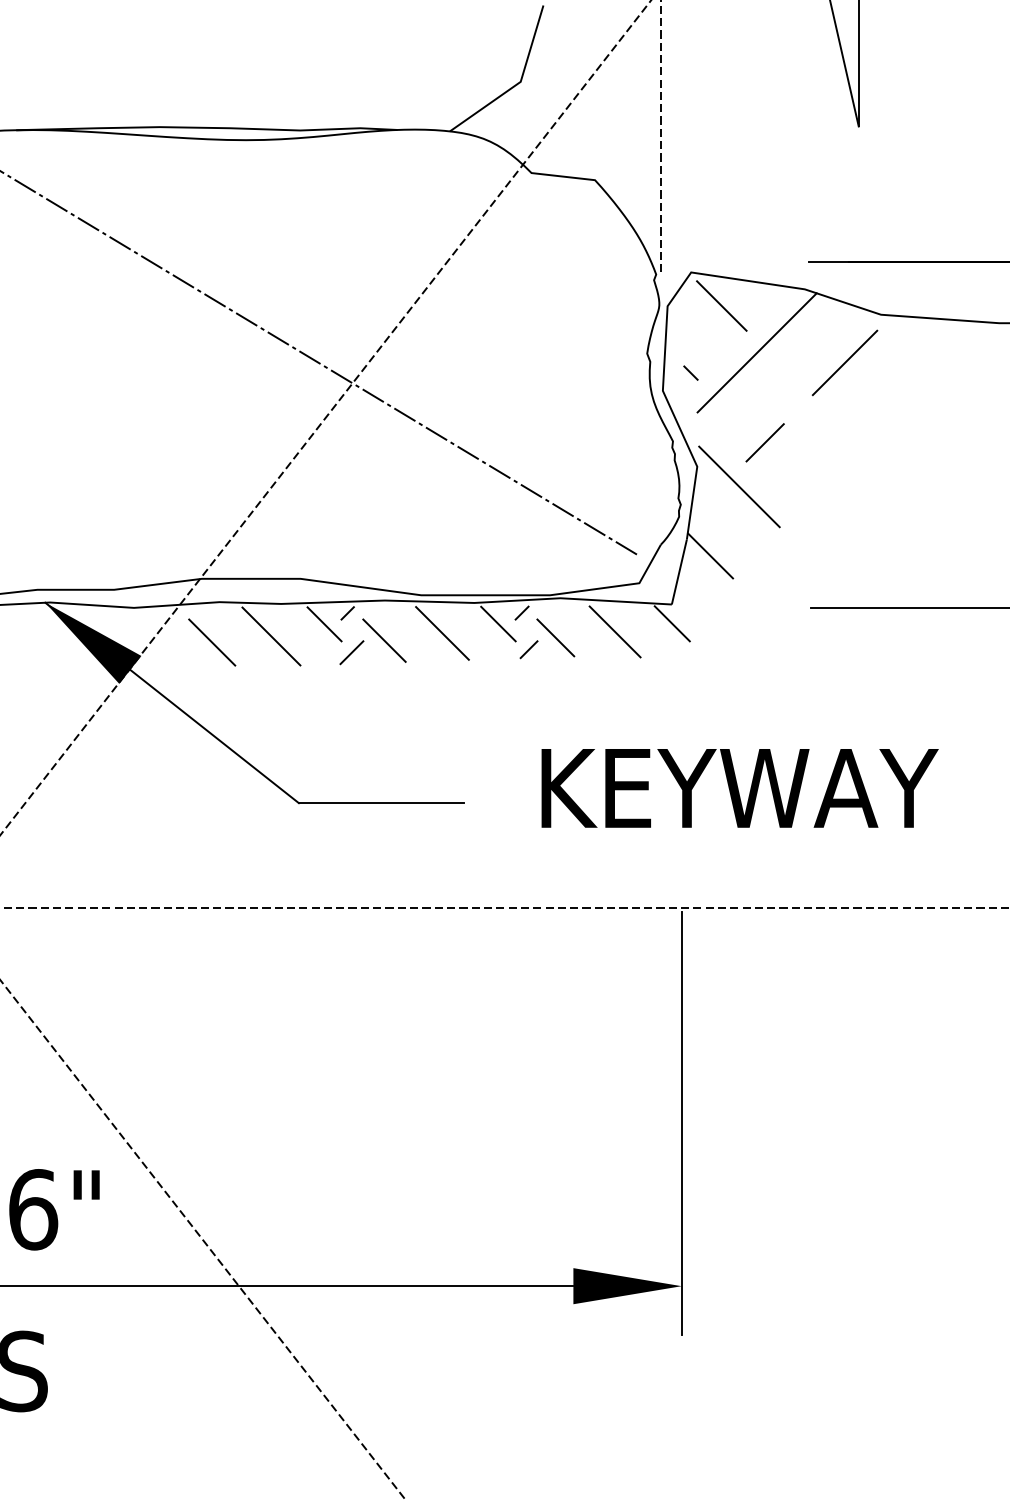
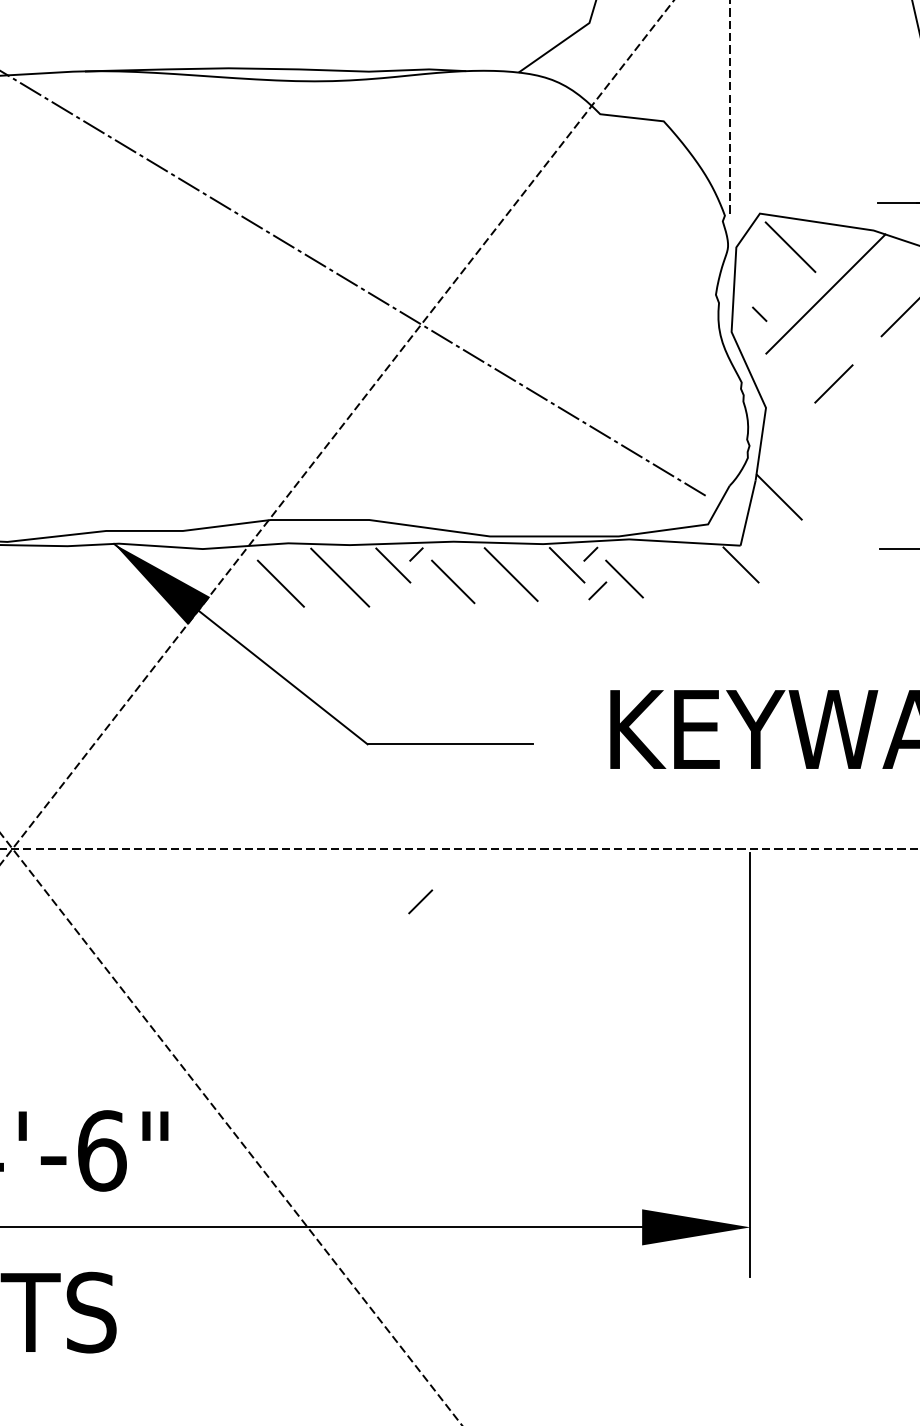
line: (739, 486) -> (808, 427), removed
line: (614, 631) -> (683, 572), removed
line: (351, 652) -> (420, 901), moved

